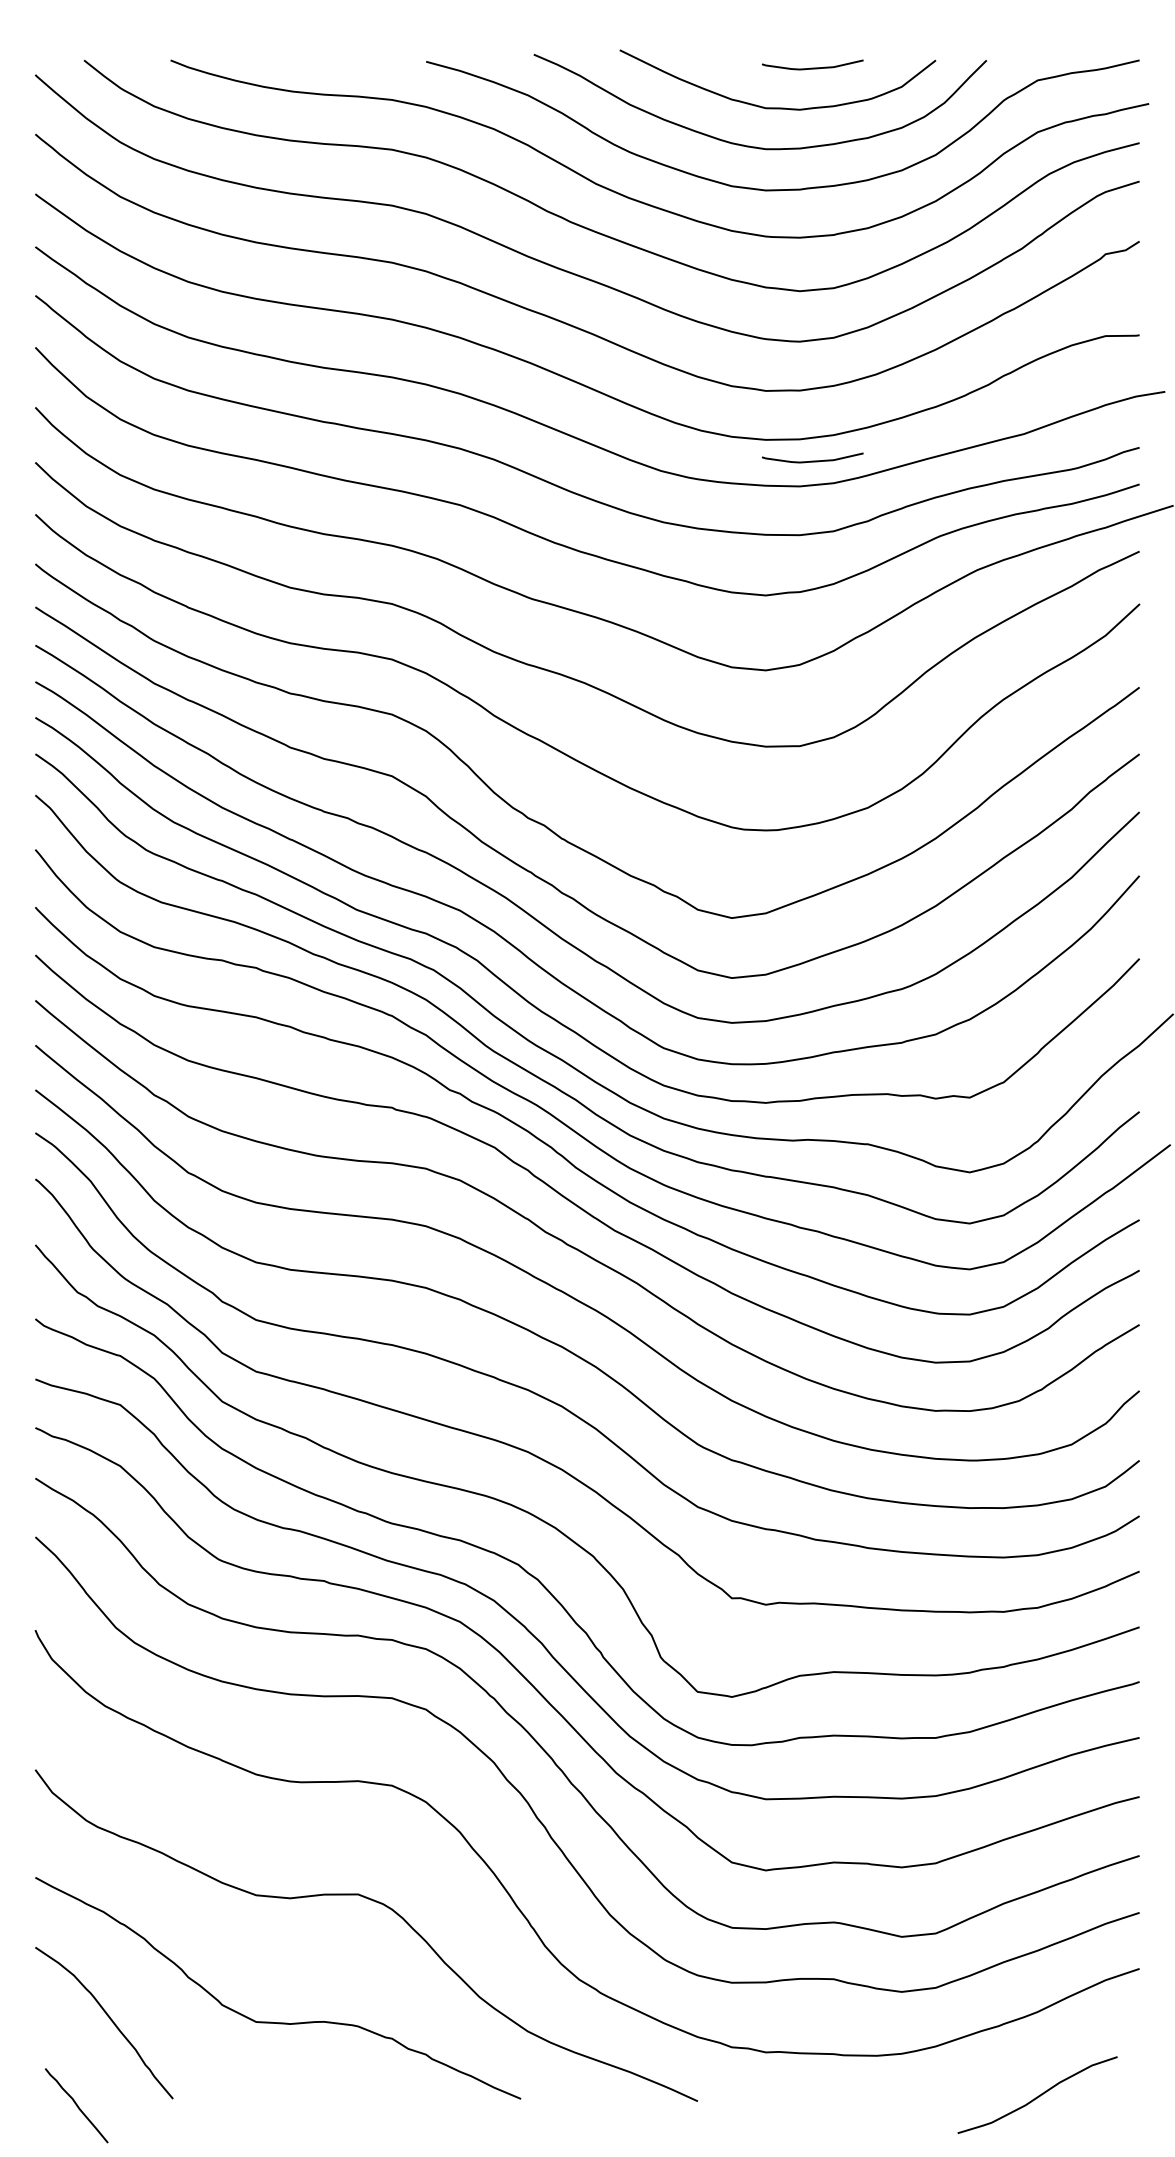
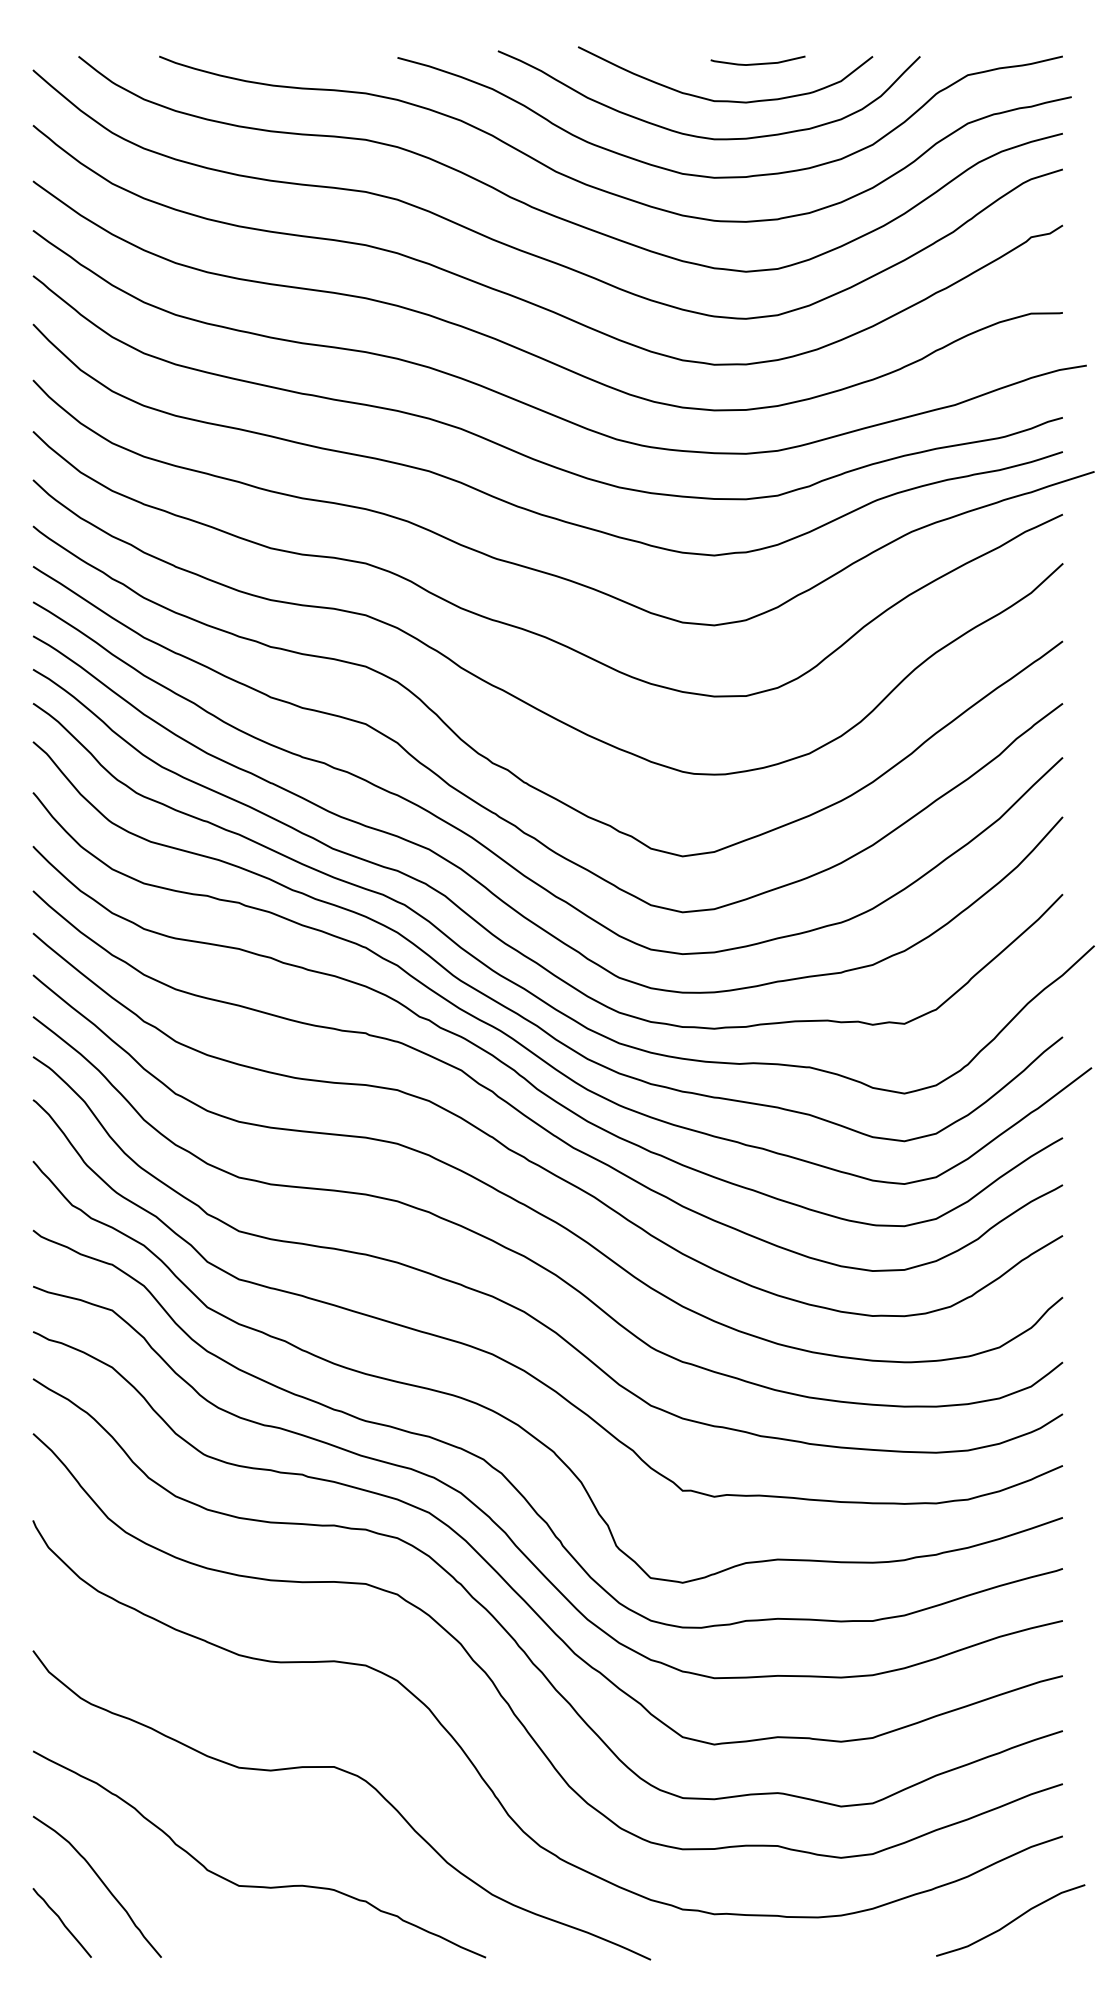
curve: (812, 460) -> (757, 429), removed
curve: (1038, 2095) -> (1011, 1920), moved
curve: (76, 2105) -> (62, 1922), moved

